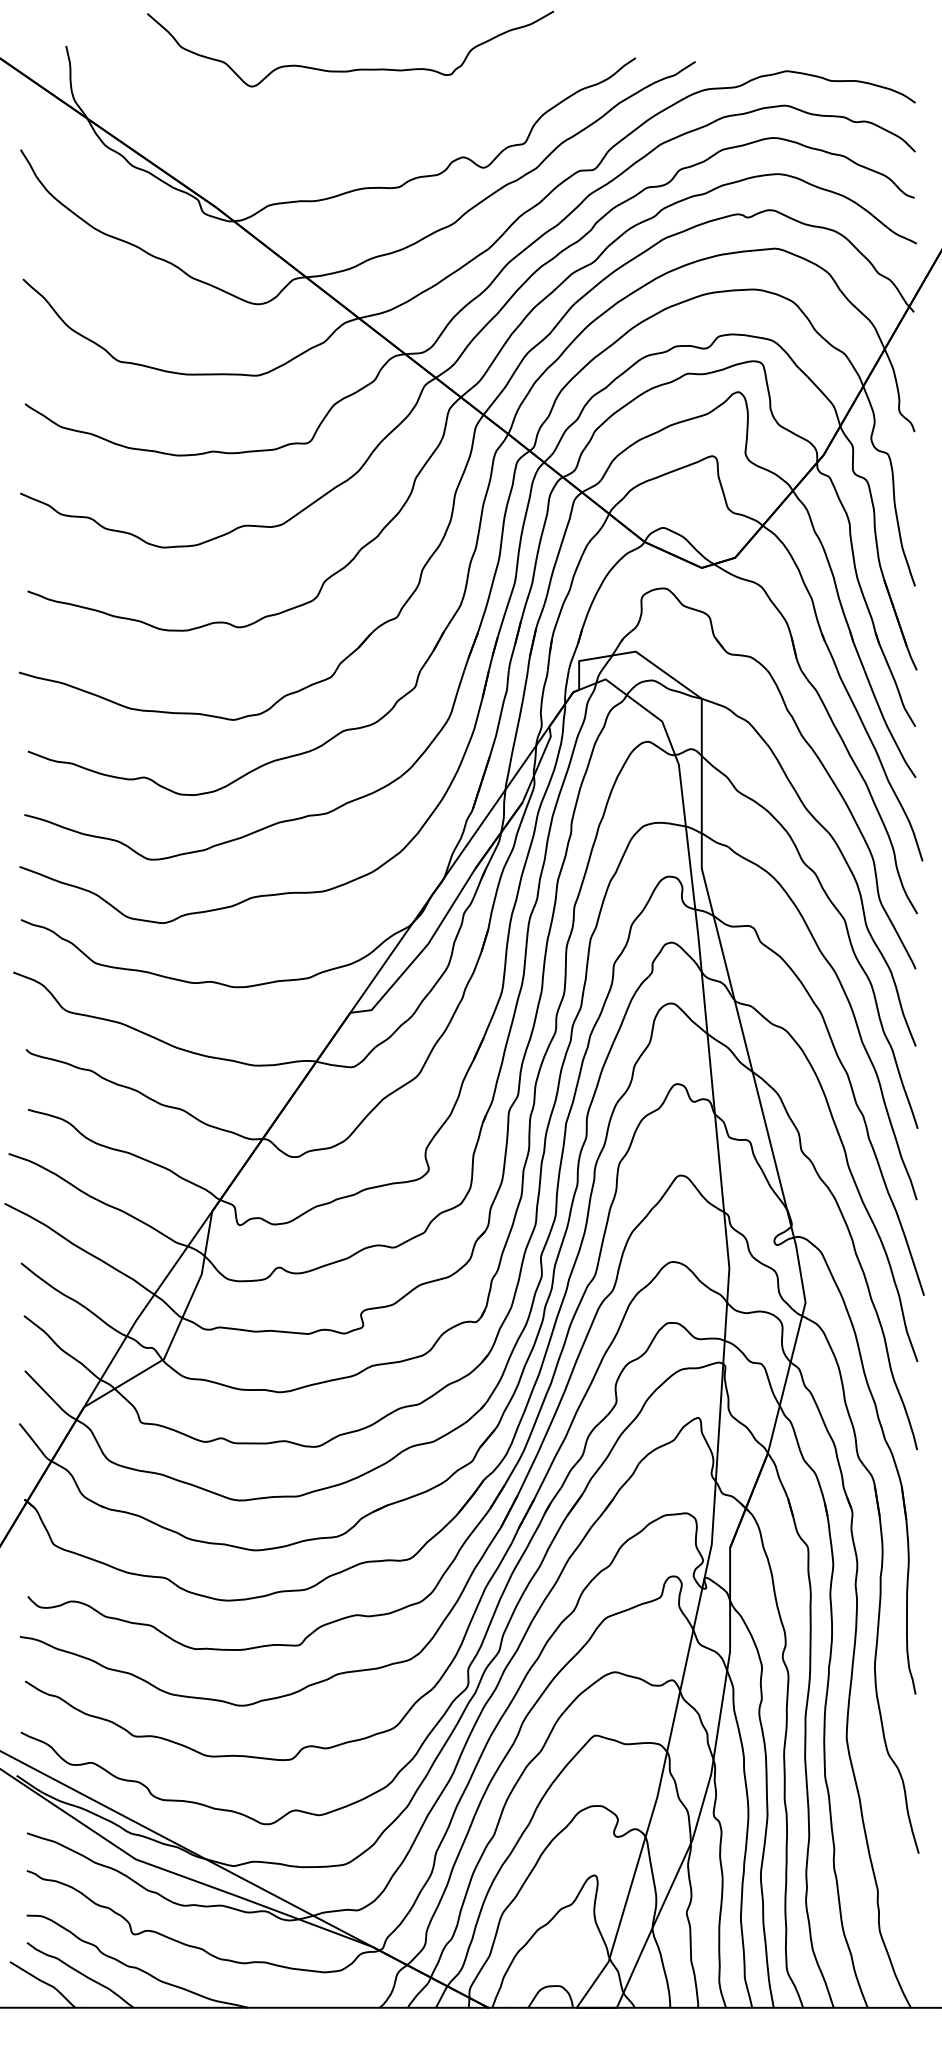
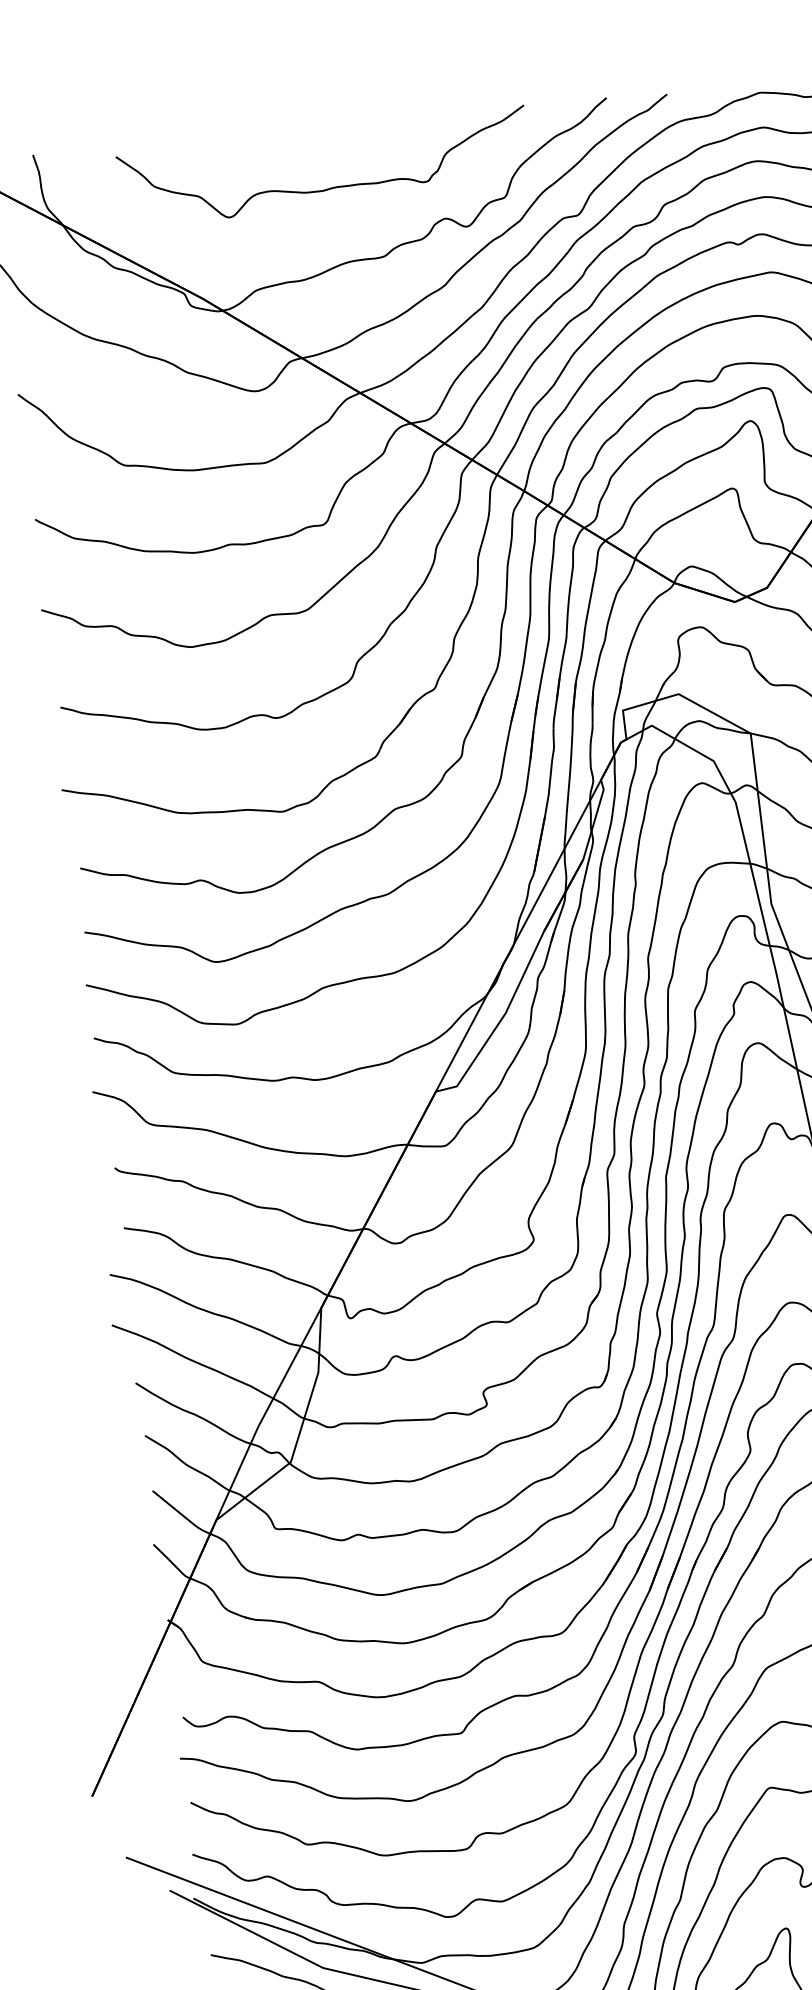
curve: (351, 69) -> (327, 188), moved

